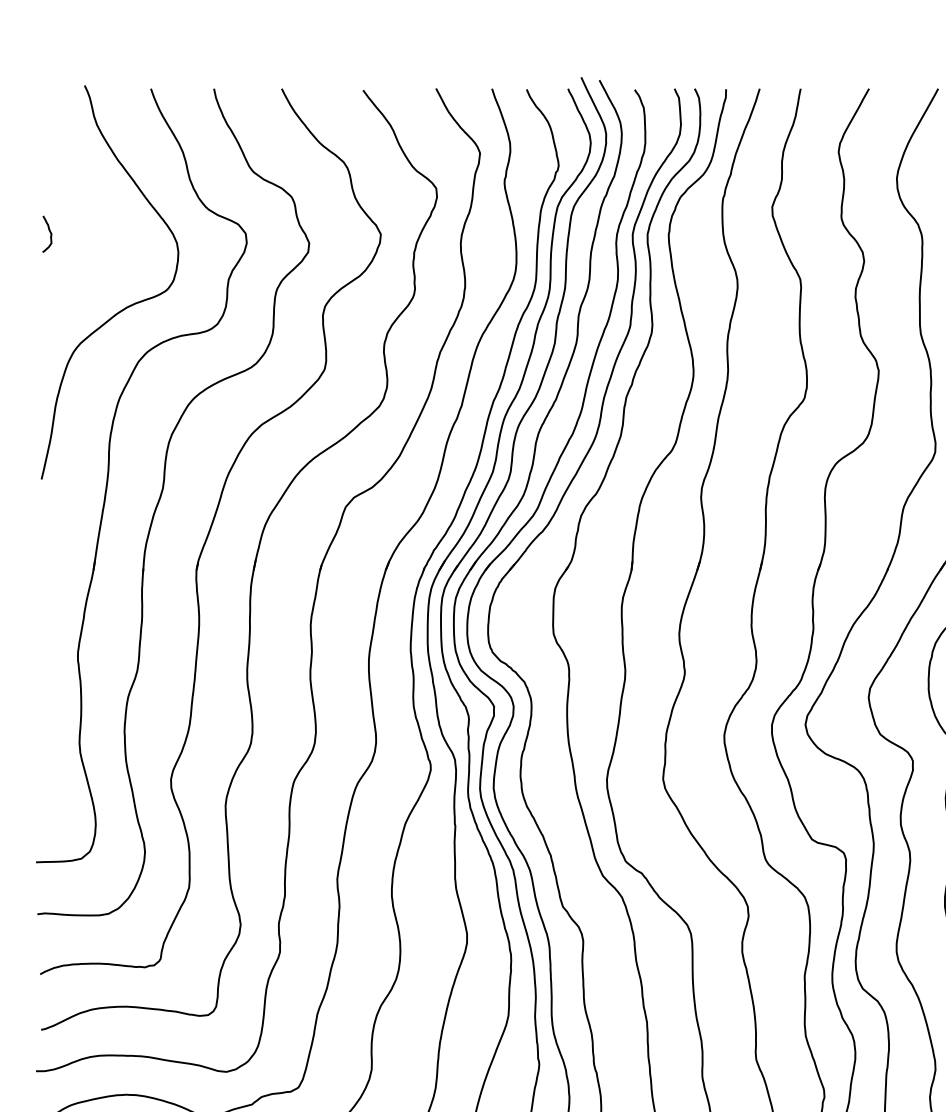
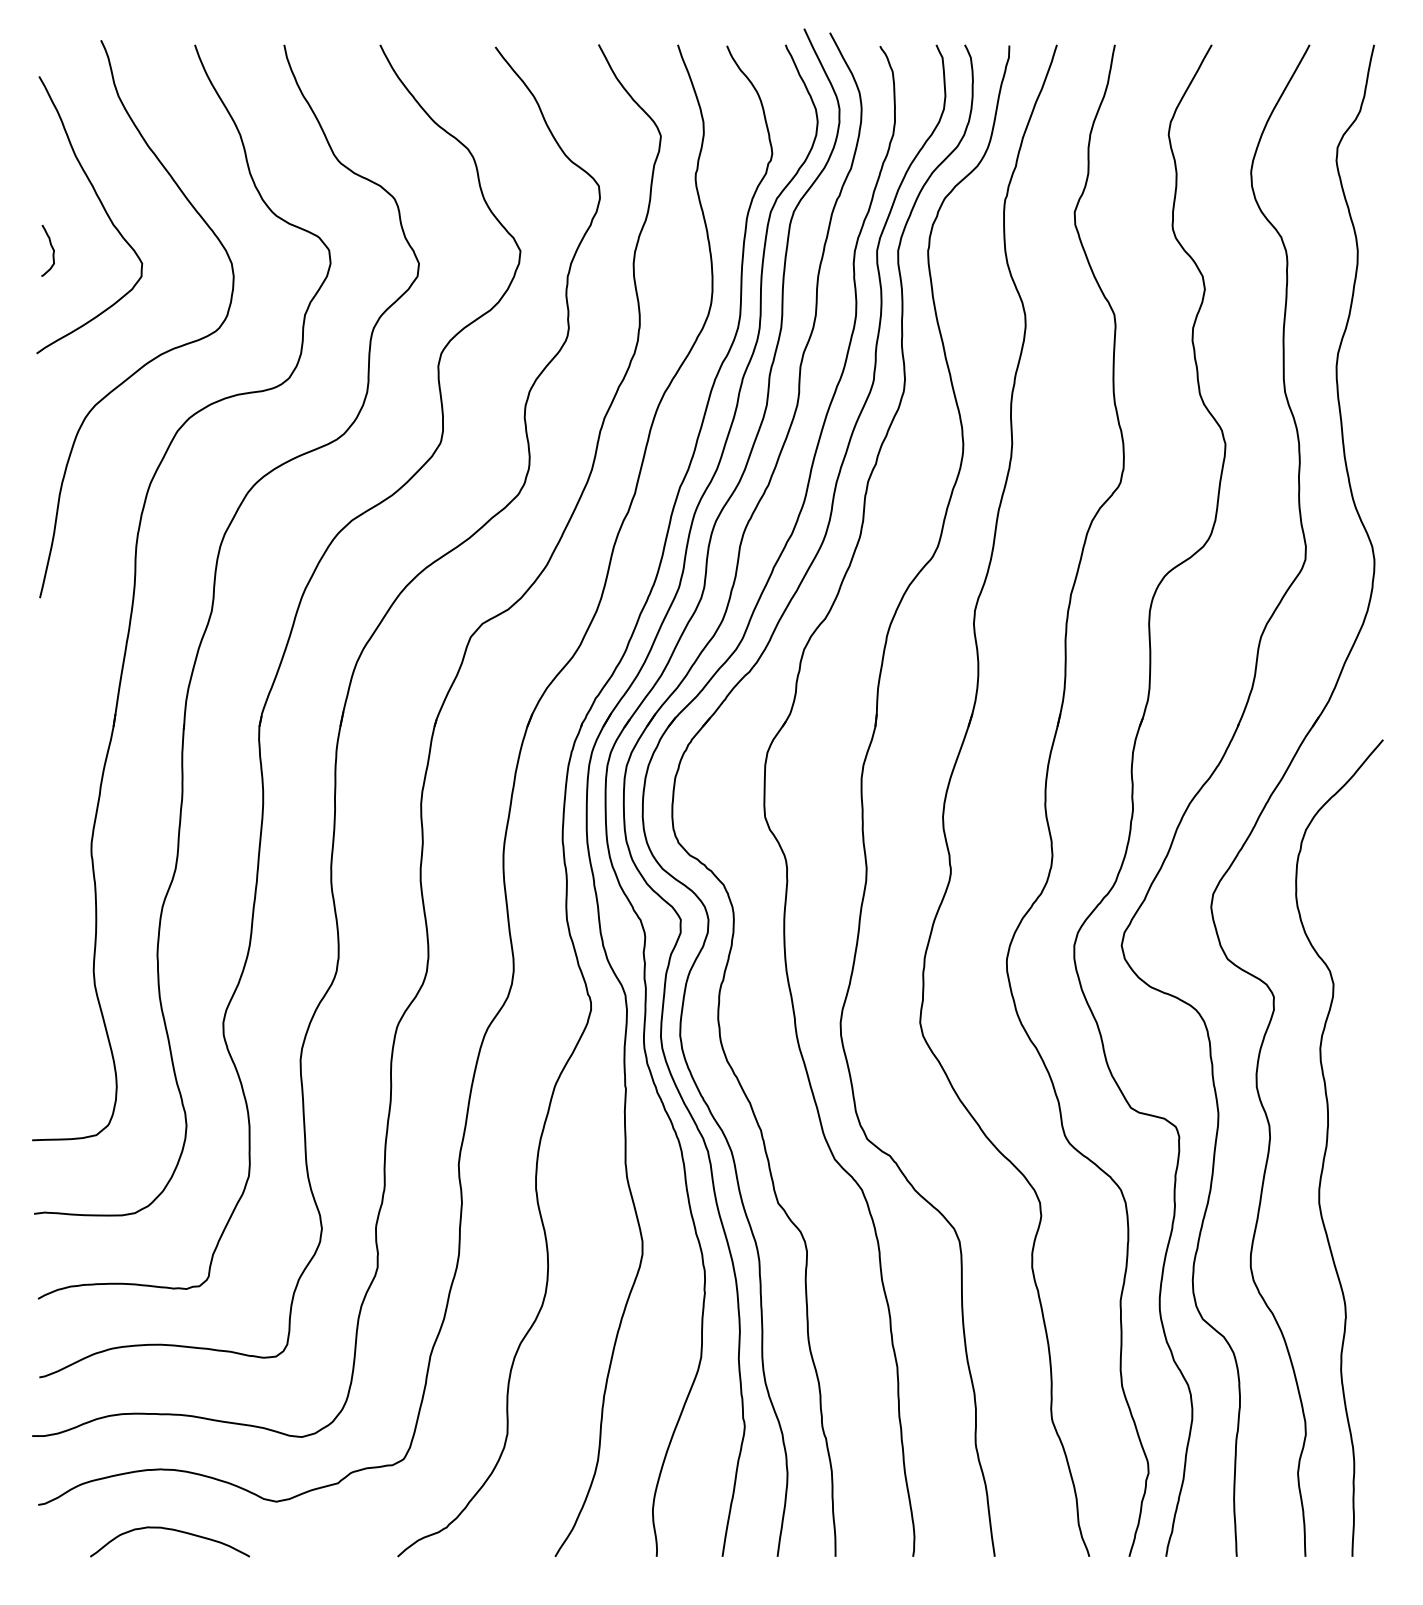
curve: (86, 205) -> (103, 209), added

